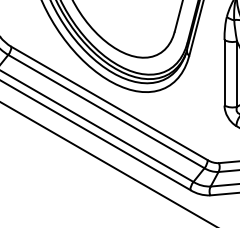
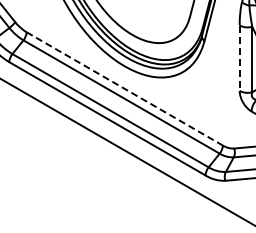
line: (224, 73) -> (239, 58), solid -> dashed
line: (110, 104) -> (125, 89), solid -> dashed

